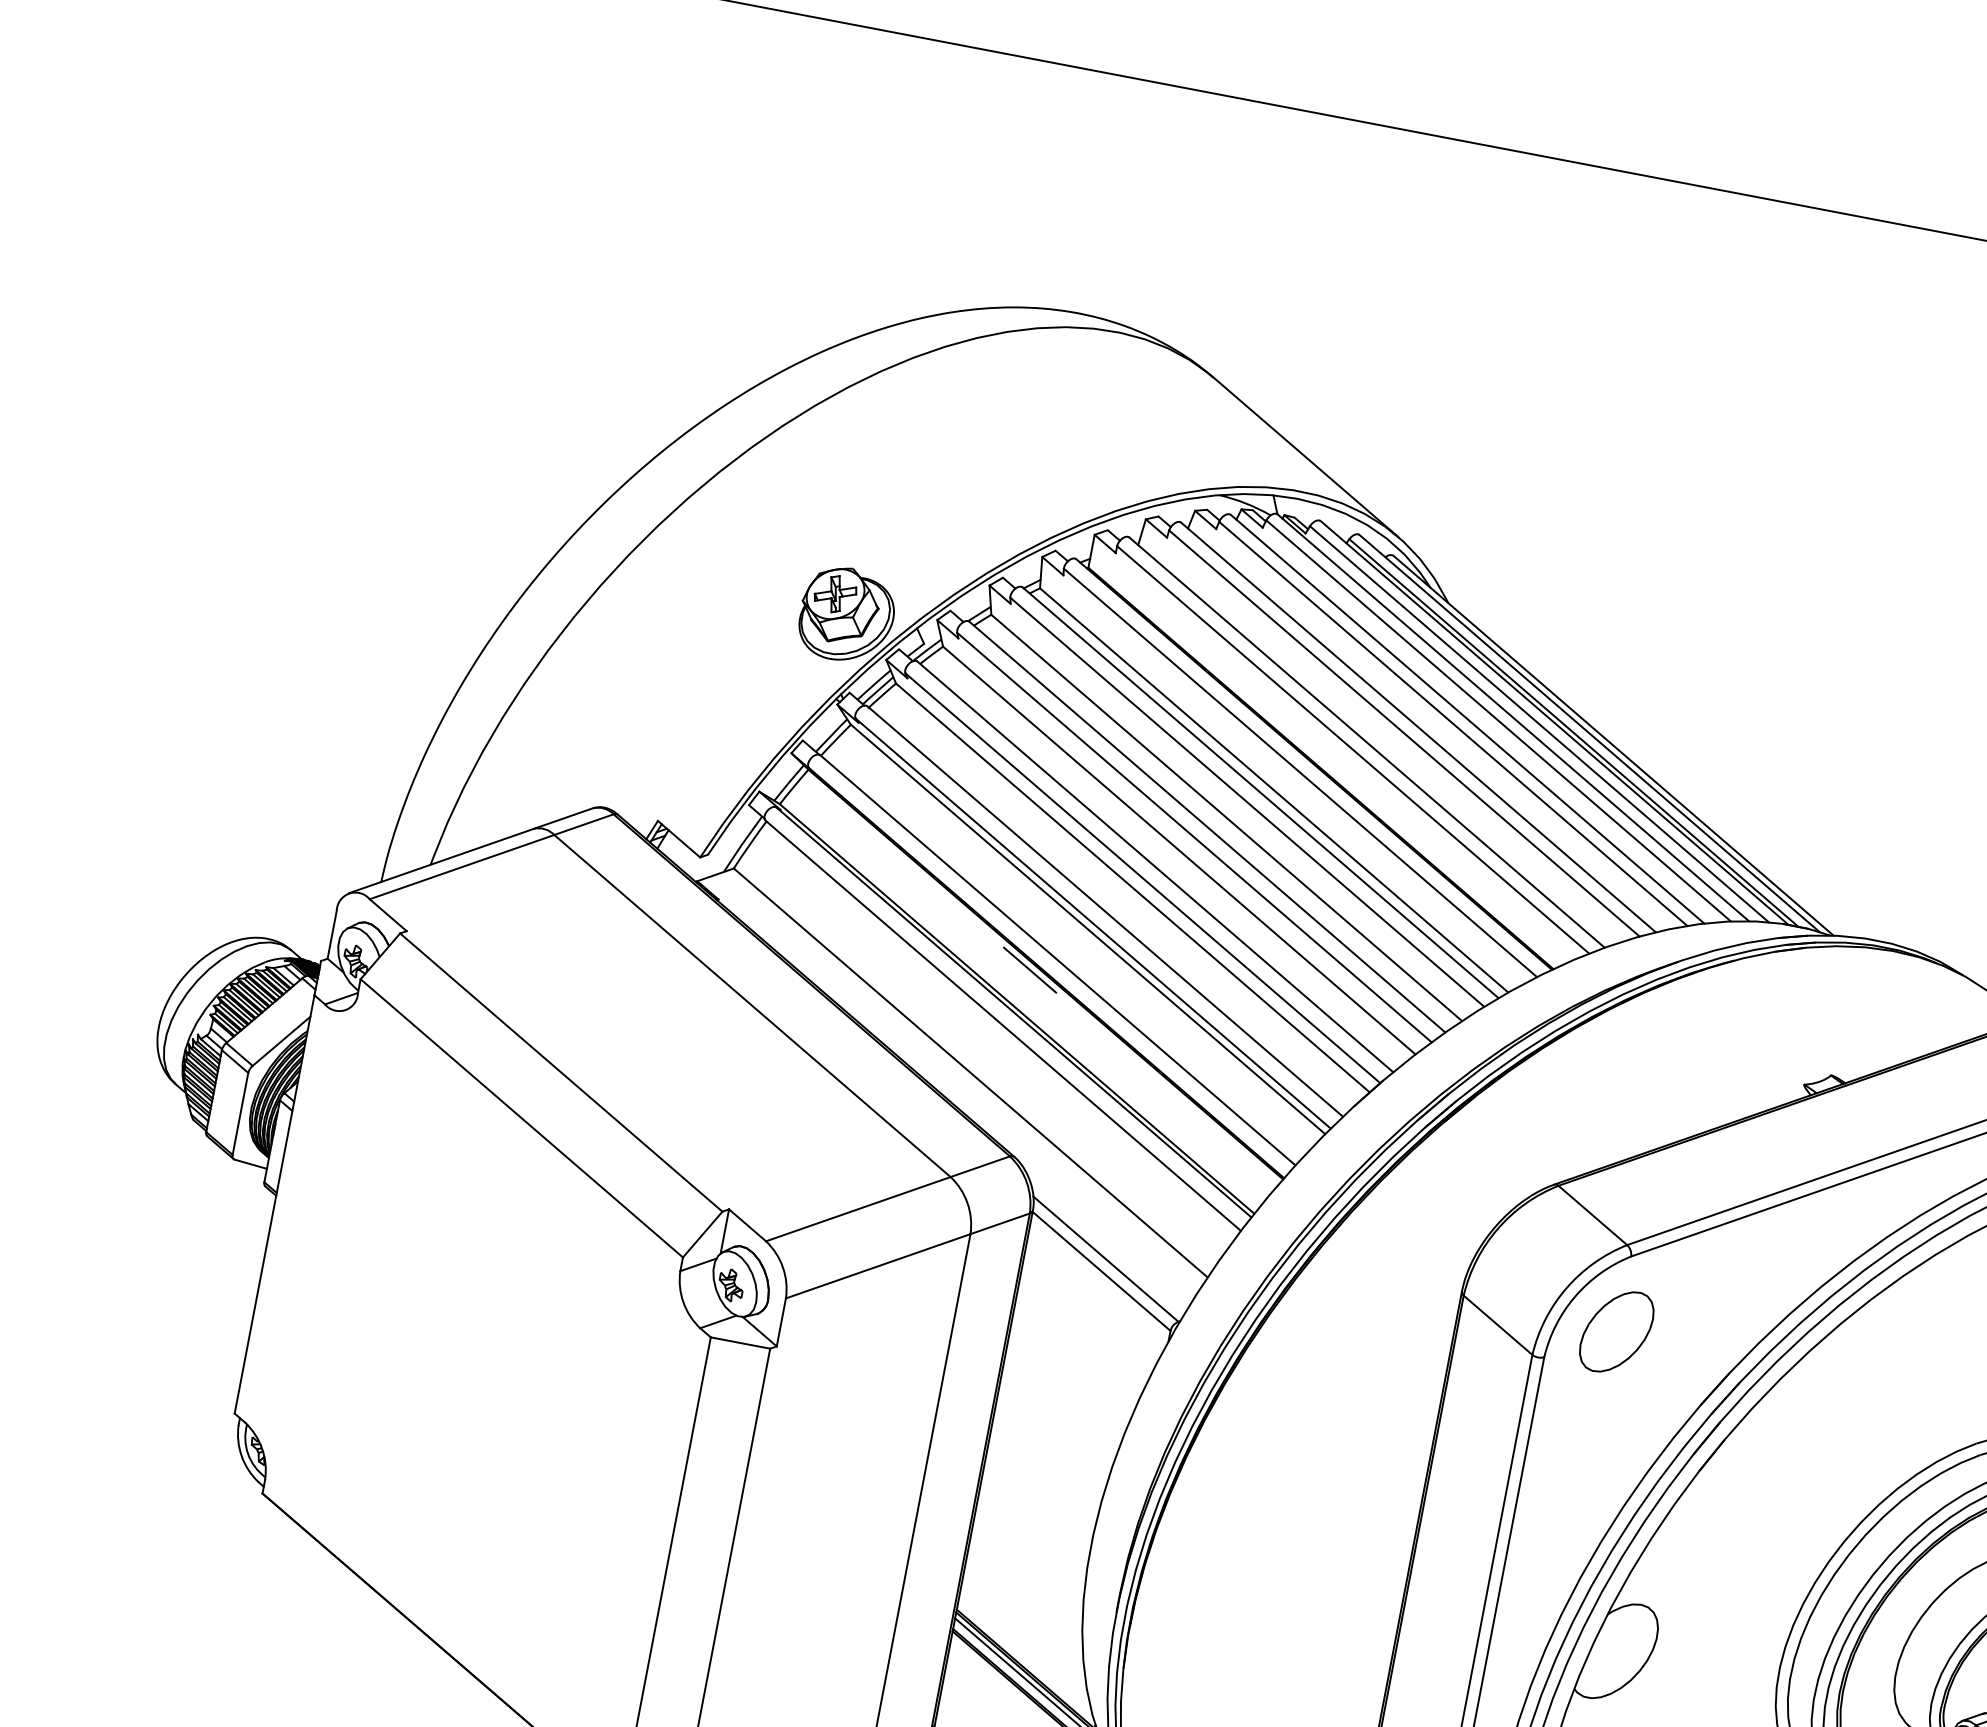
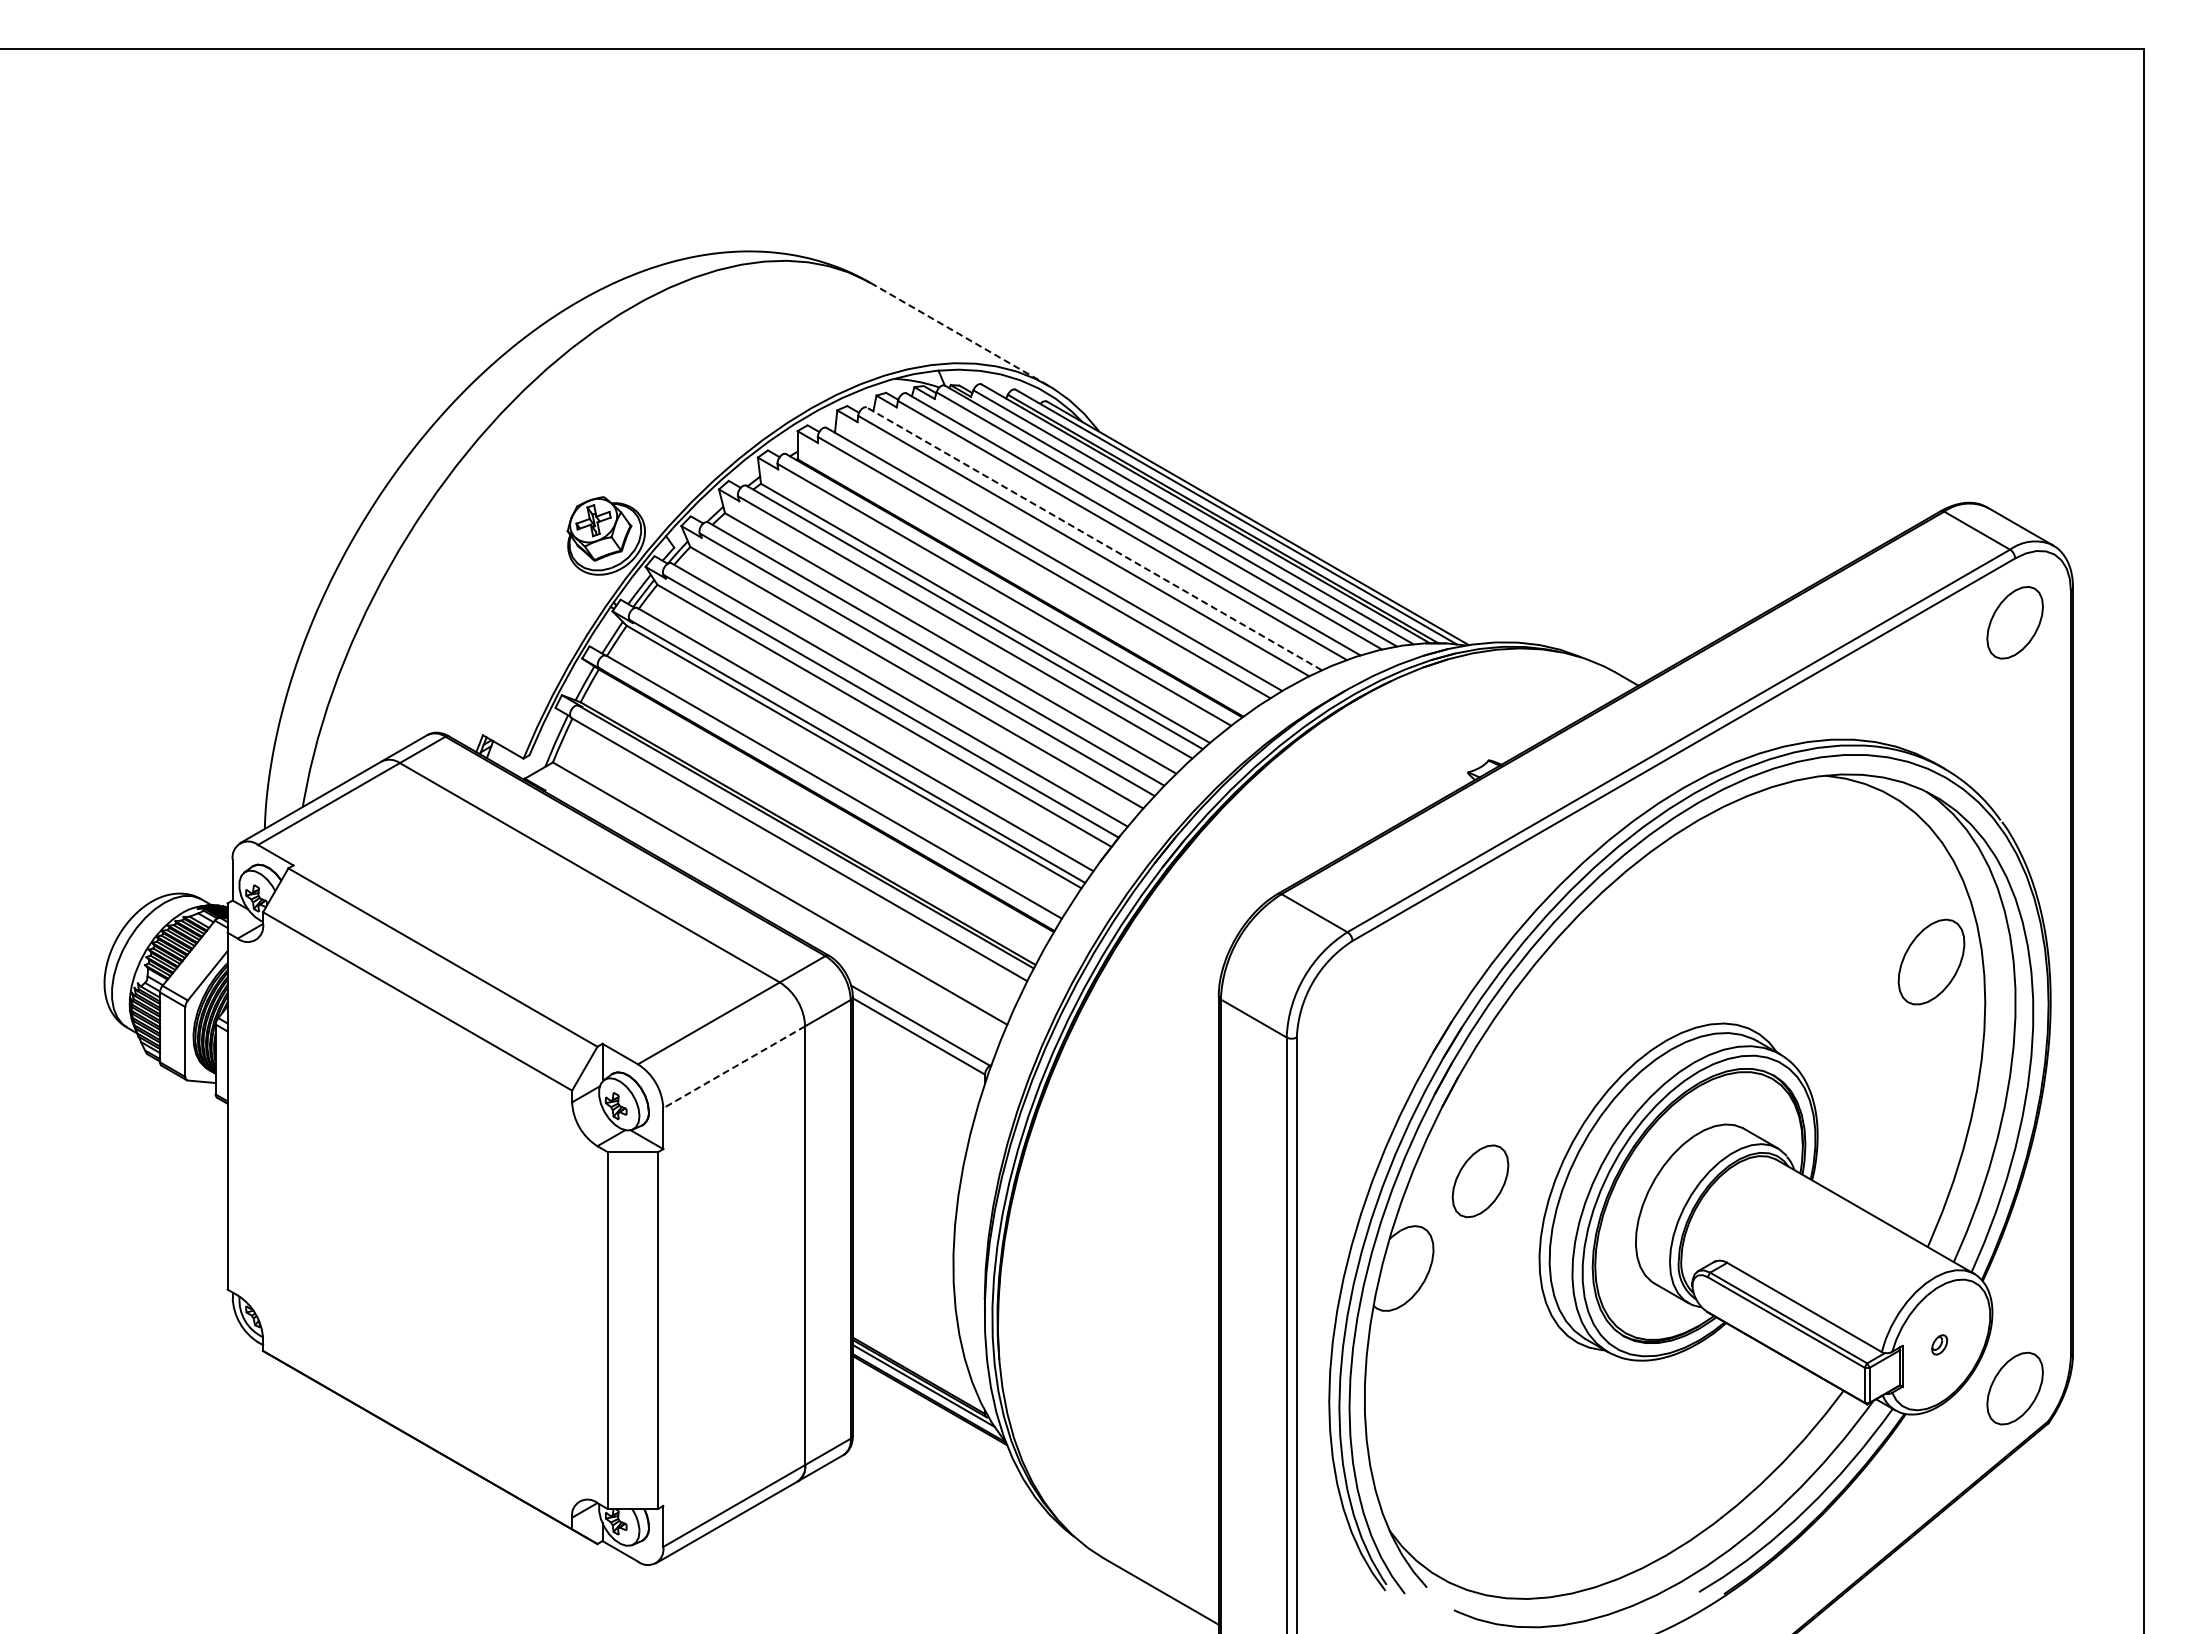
line: (1306, 457) -> (959, 334), solid -> dashed
line: (1418, 727) -> (1094, 538), solid -> dashed
line: (1029, 969) -> (812, 799), removed
line: (878, 1266) -> (734, 1067), solid -> dashed
part: (1616, 1332) -> (1480, 1181), moved

